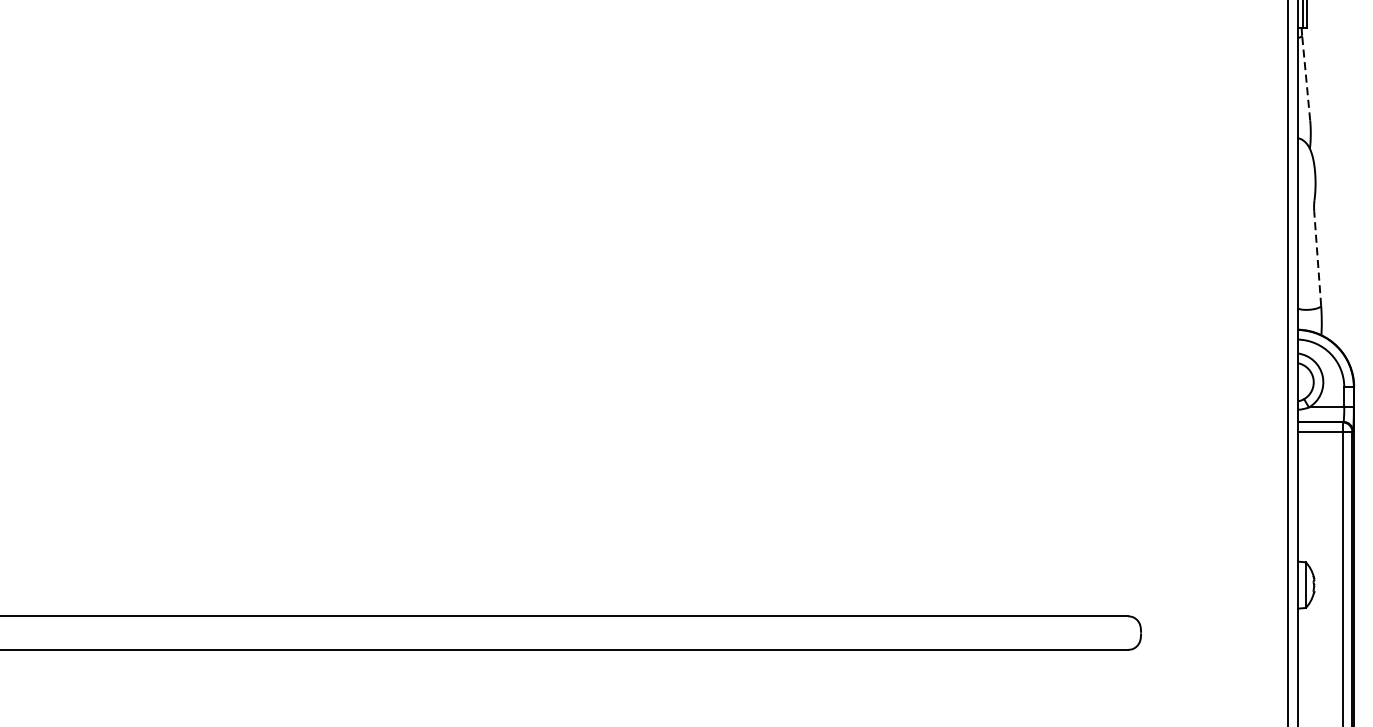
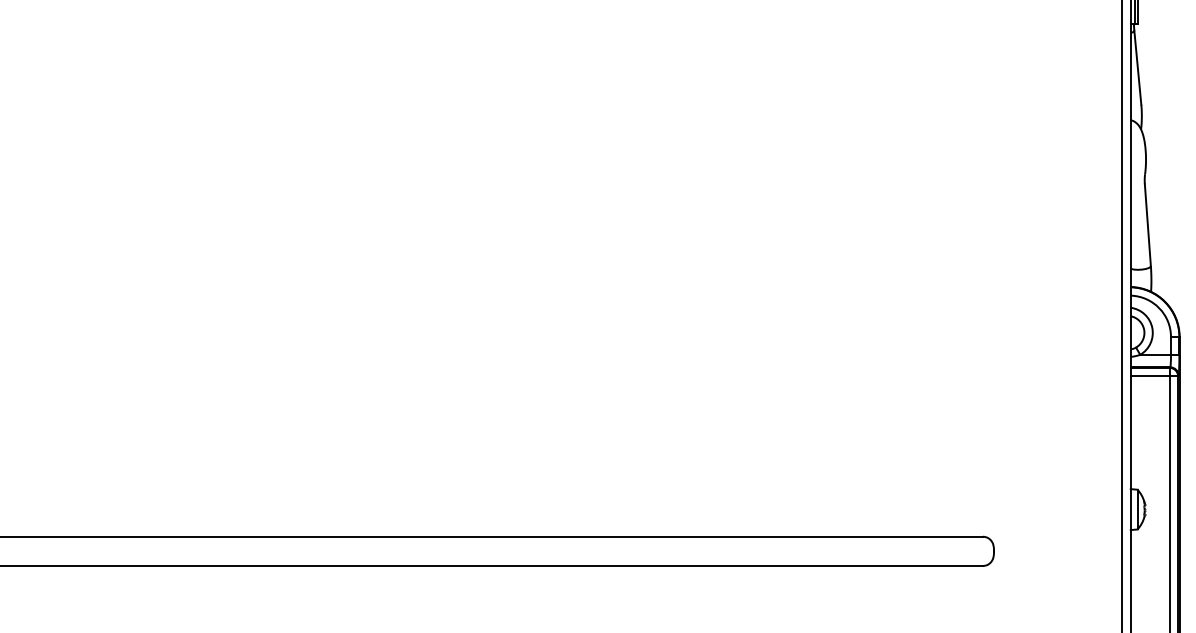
line: (1305, 77) -> (1137, 67), dashed -> solid
line: (1317, 257) -> (1147, 224), dashed -> solid

